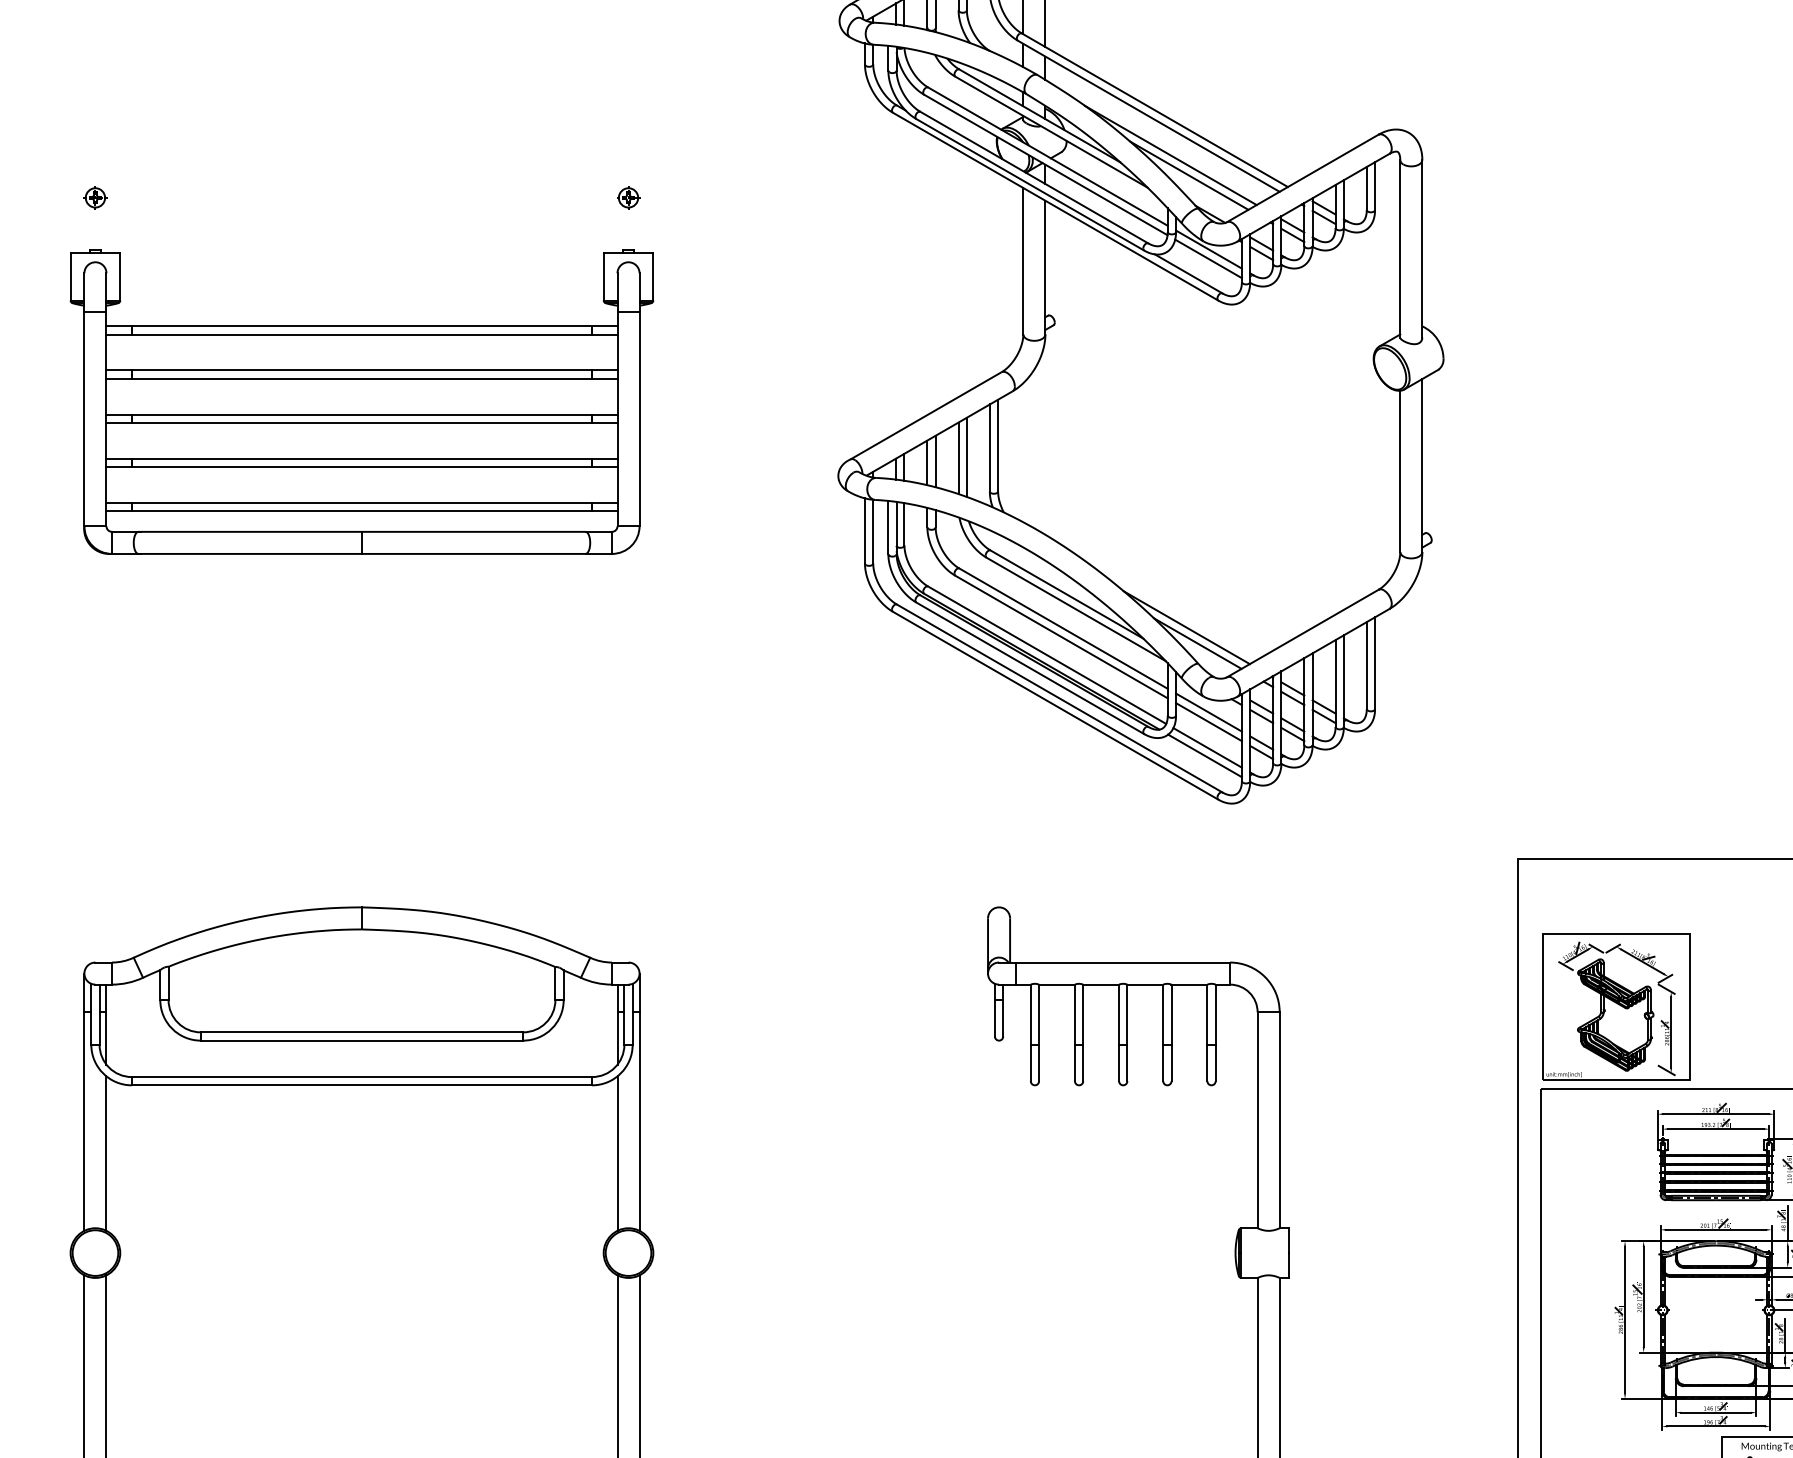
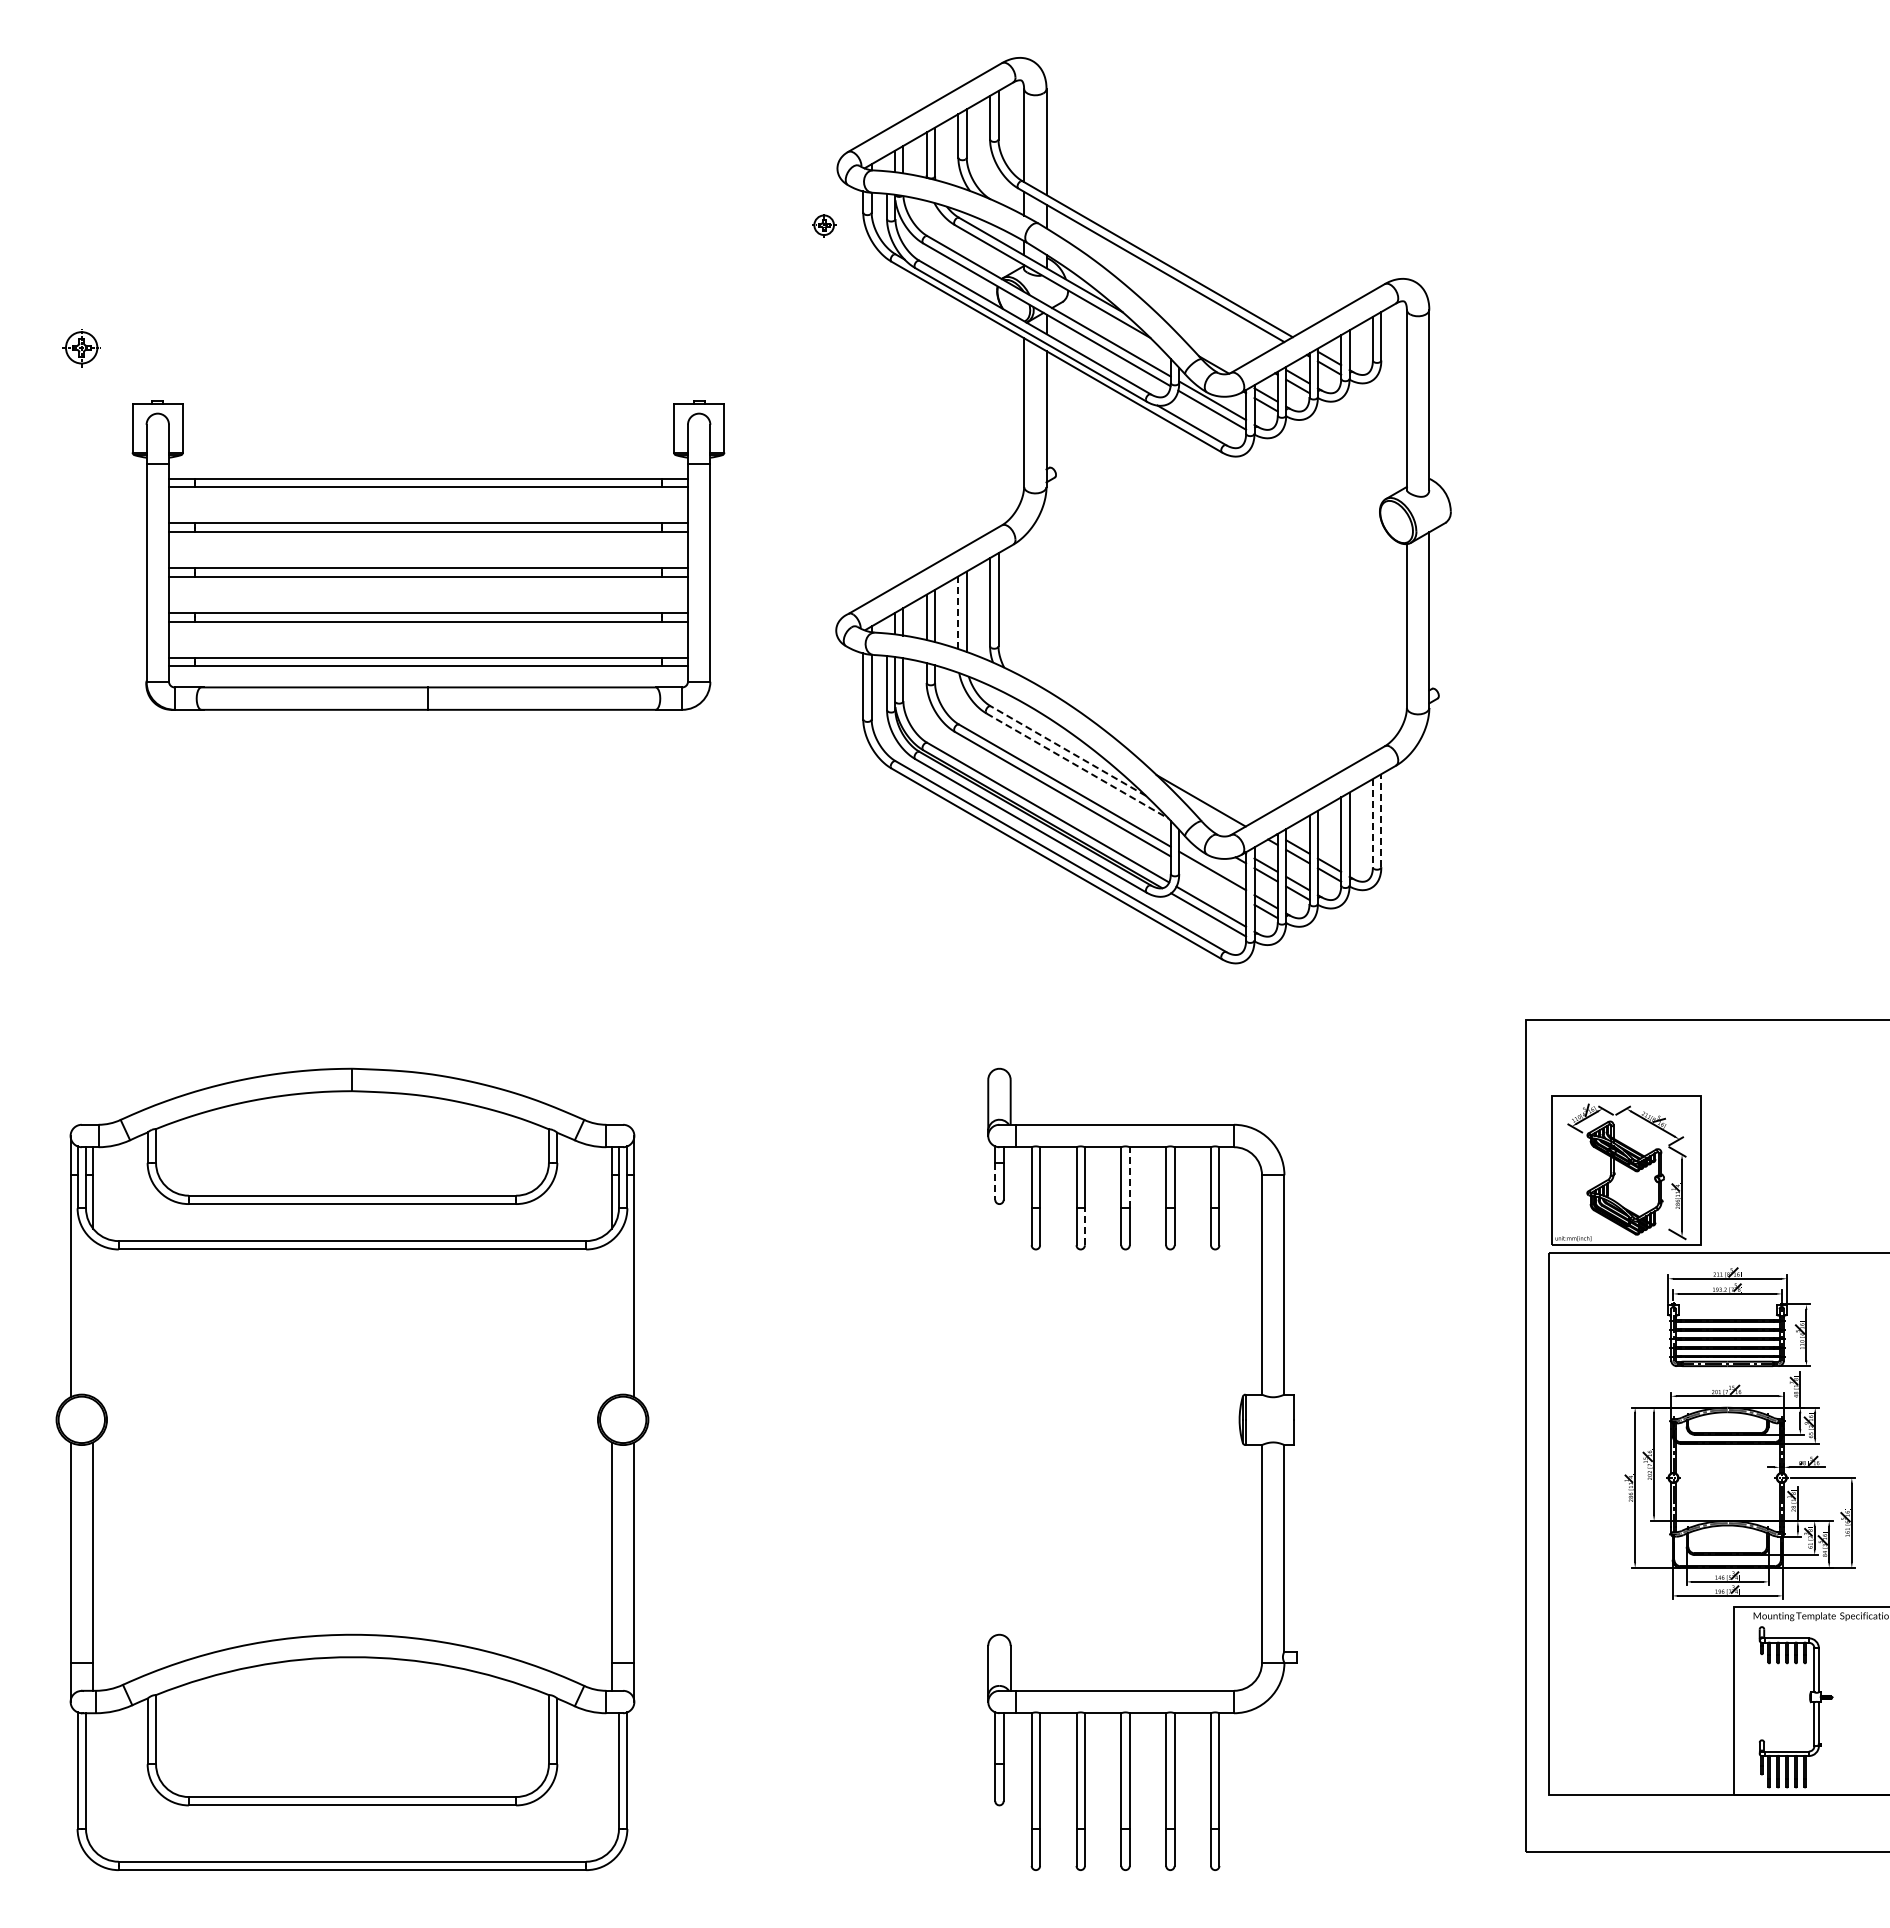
line: (1170, 154) -> (1173, 304), removed
line: (1189, 175) -> (1192, 325), removed
part: (95, 198) -> (81, 348), size x1.6
part: (628, 198) -> (824, 225), moved
part: (362, 401) -> (428, 555), moved
line: (958, 459) -> (958, 613), solid -> dashed
line: (1067, 594) -> (1068, 751), solid -> dashed
line: (1076, 609) -> (1078, 766), solid -> dashed
line: (1187, 627) -> (1190, 784), removed
line: (1375, 662) -> (1381, 820), solid -> dashed
line: (1366, 665) -> (1372, 823), solid -> dashed
line: (1208, 721) -> (1212, 880), removed
line: (1127, 1014) -> (1129, 1177), solid -> dashed
line: (995, 1018) -> (995, 1181), solid -> dashed
line: (1082, 1062) -> (1084, 1226), solid -> dashed
line: (106, 1153) -> (93, 1318), removed
line: (617, 1153) -> (611, 1318), removed

